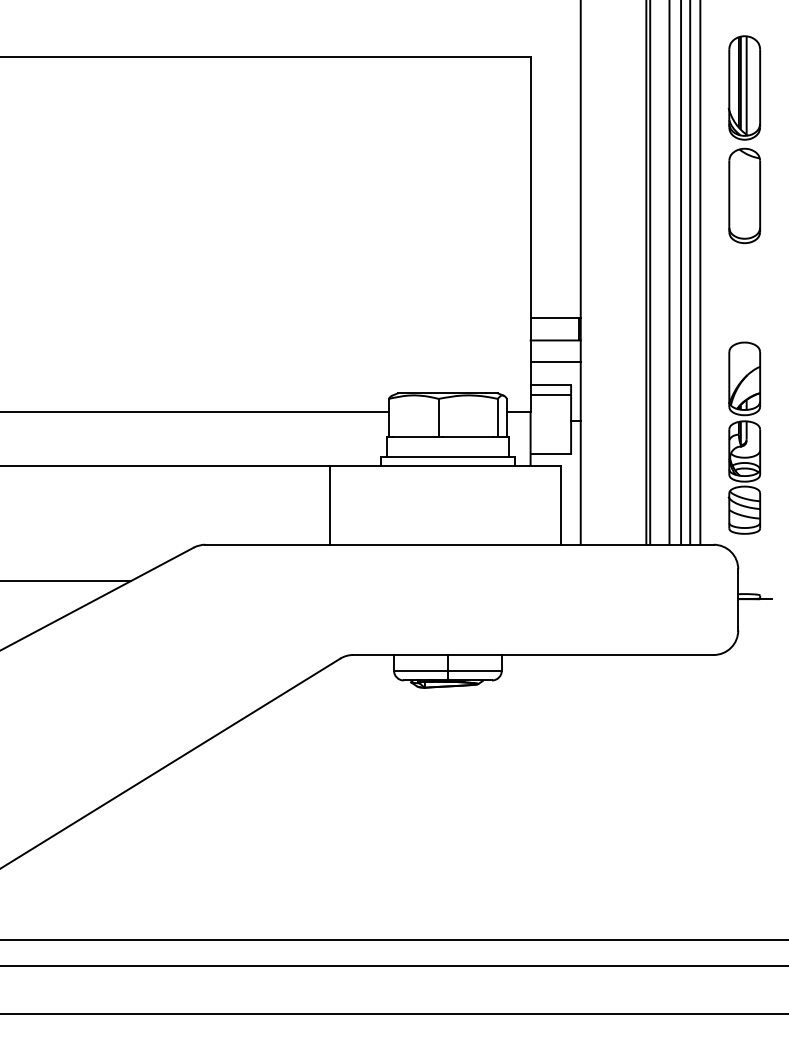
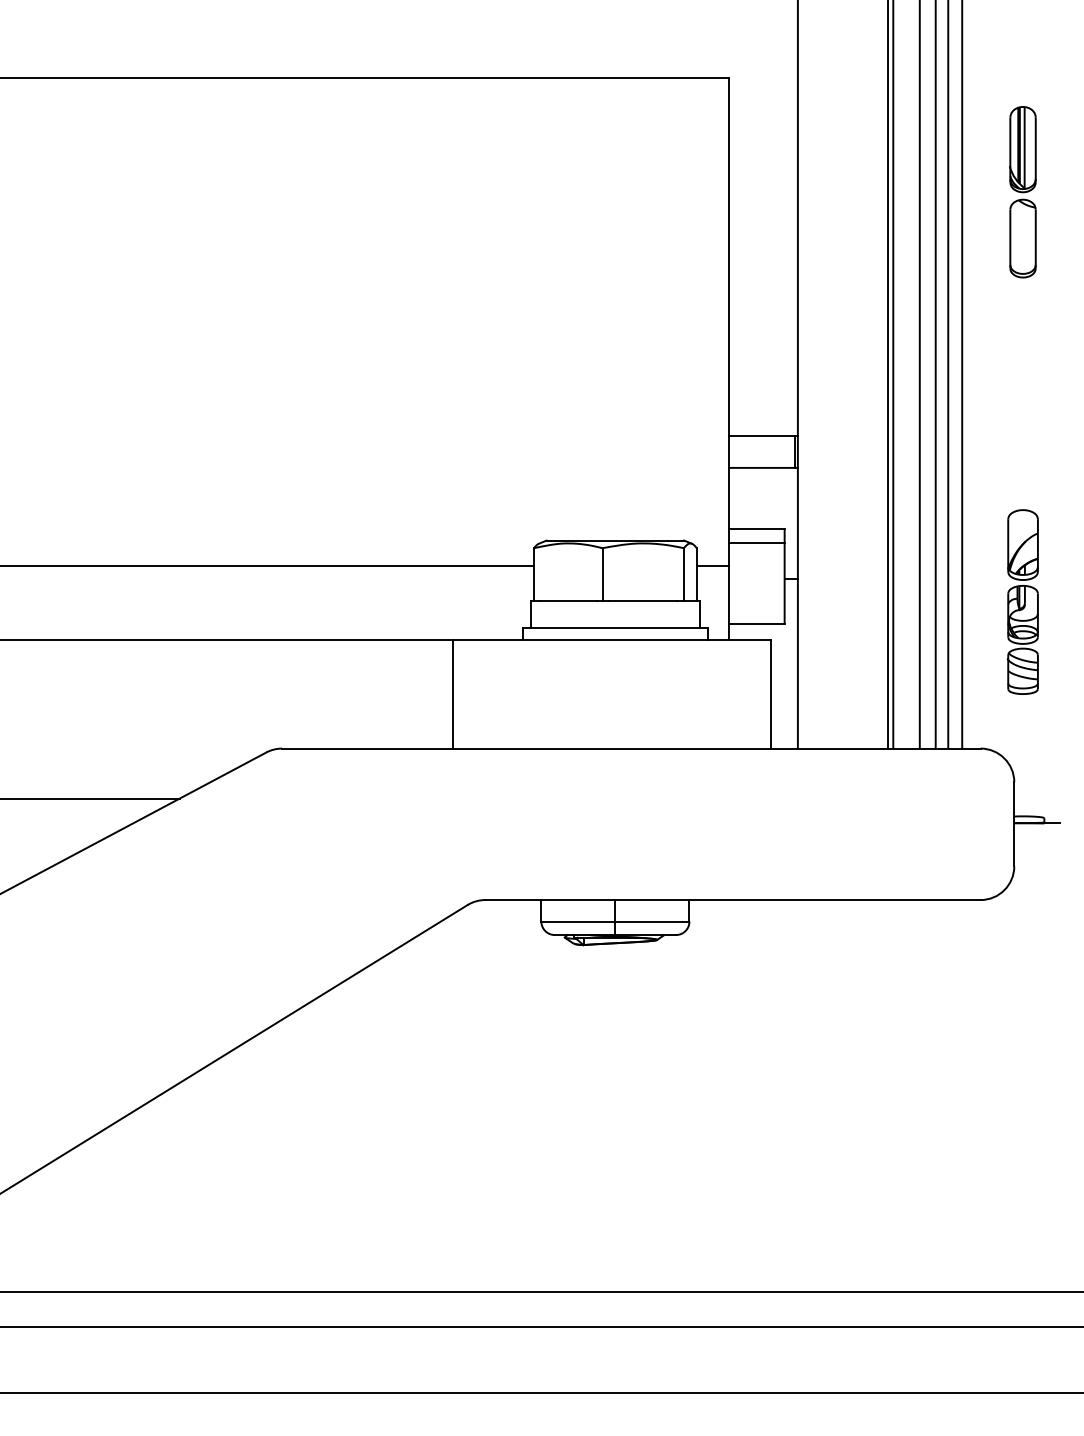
part: (744, 139) -> (1022, 191), size x0.6
line: (555, 361) -> (763, 496), removed
part: (744, 437) -> (1022, 601), size x0.7

